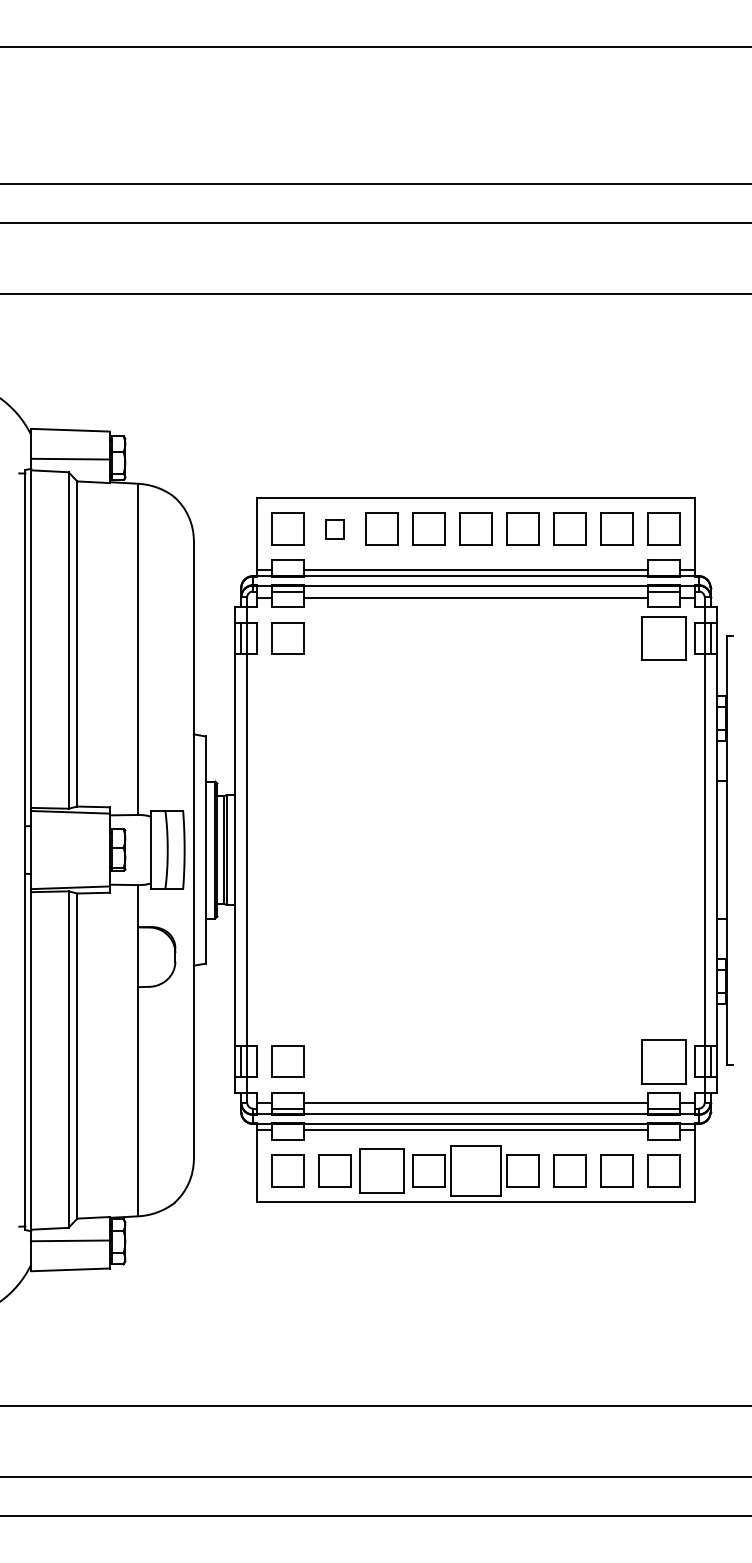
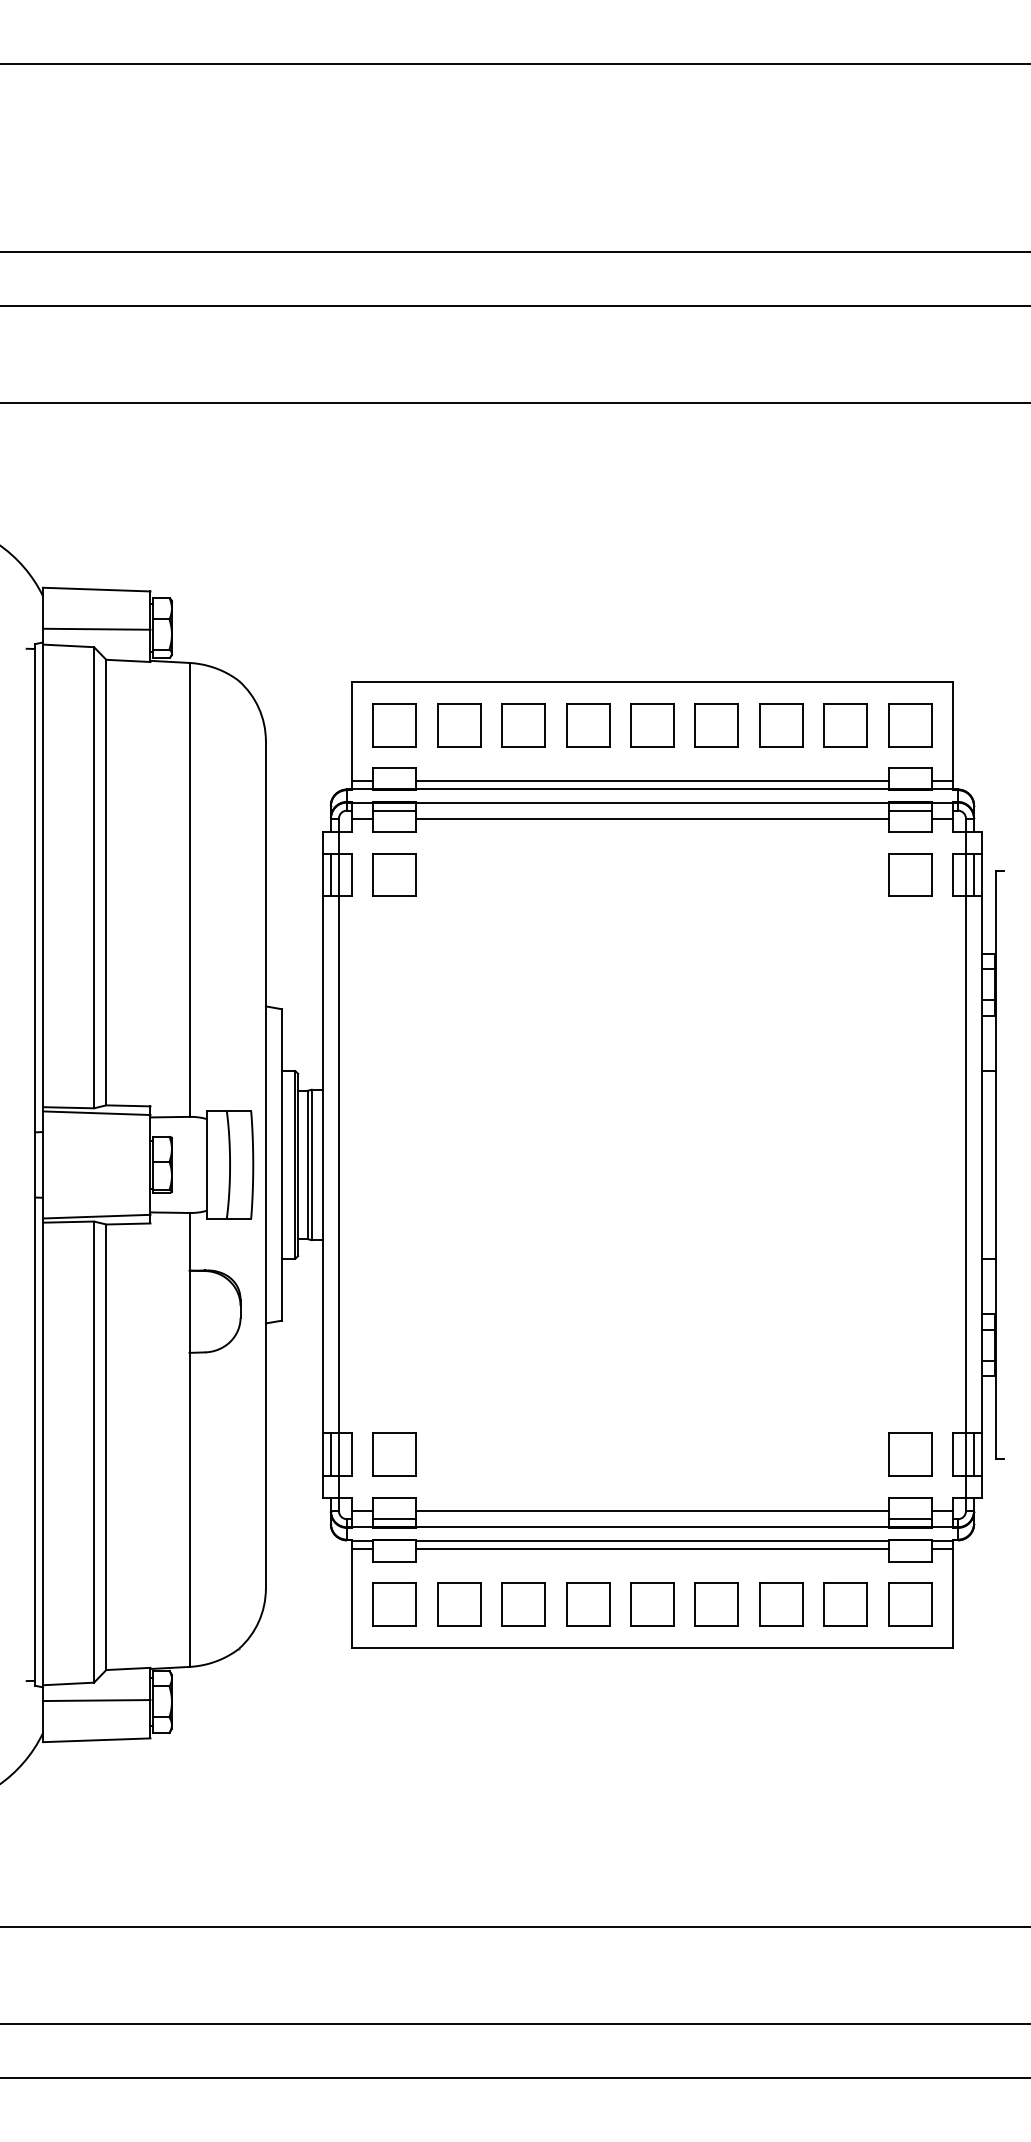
part: (335, 529) -> (459, 725), size x1.67
part: (664, 638) -> (910, 874), size x0.71
part: (664, 1061) -> (910, 1454), size x0.71
part: (381, 1170) -> (523, 1604), size x0.71
part: (475, 1170) -> (652, 1604), size x0.62

